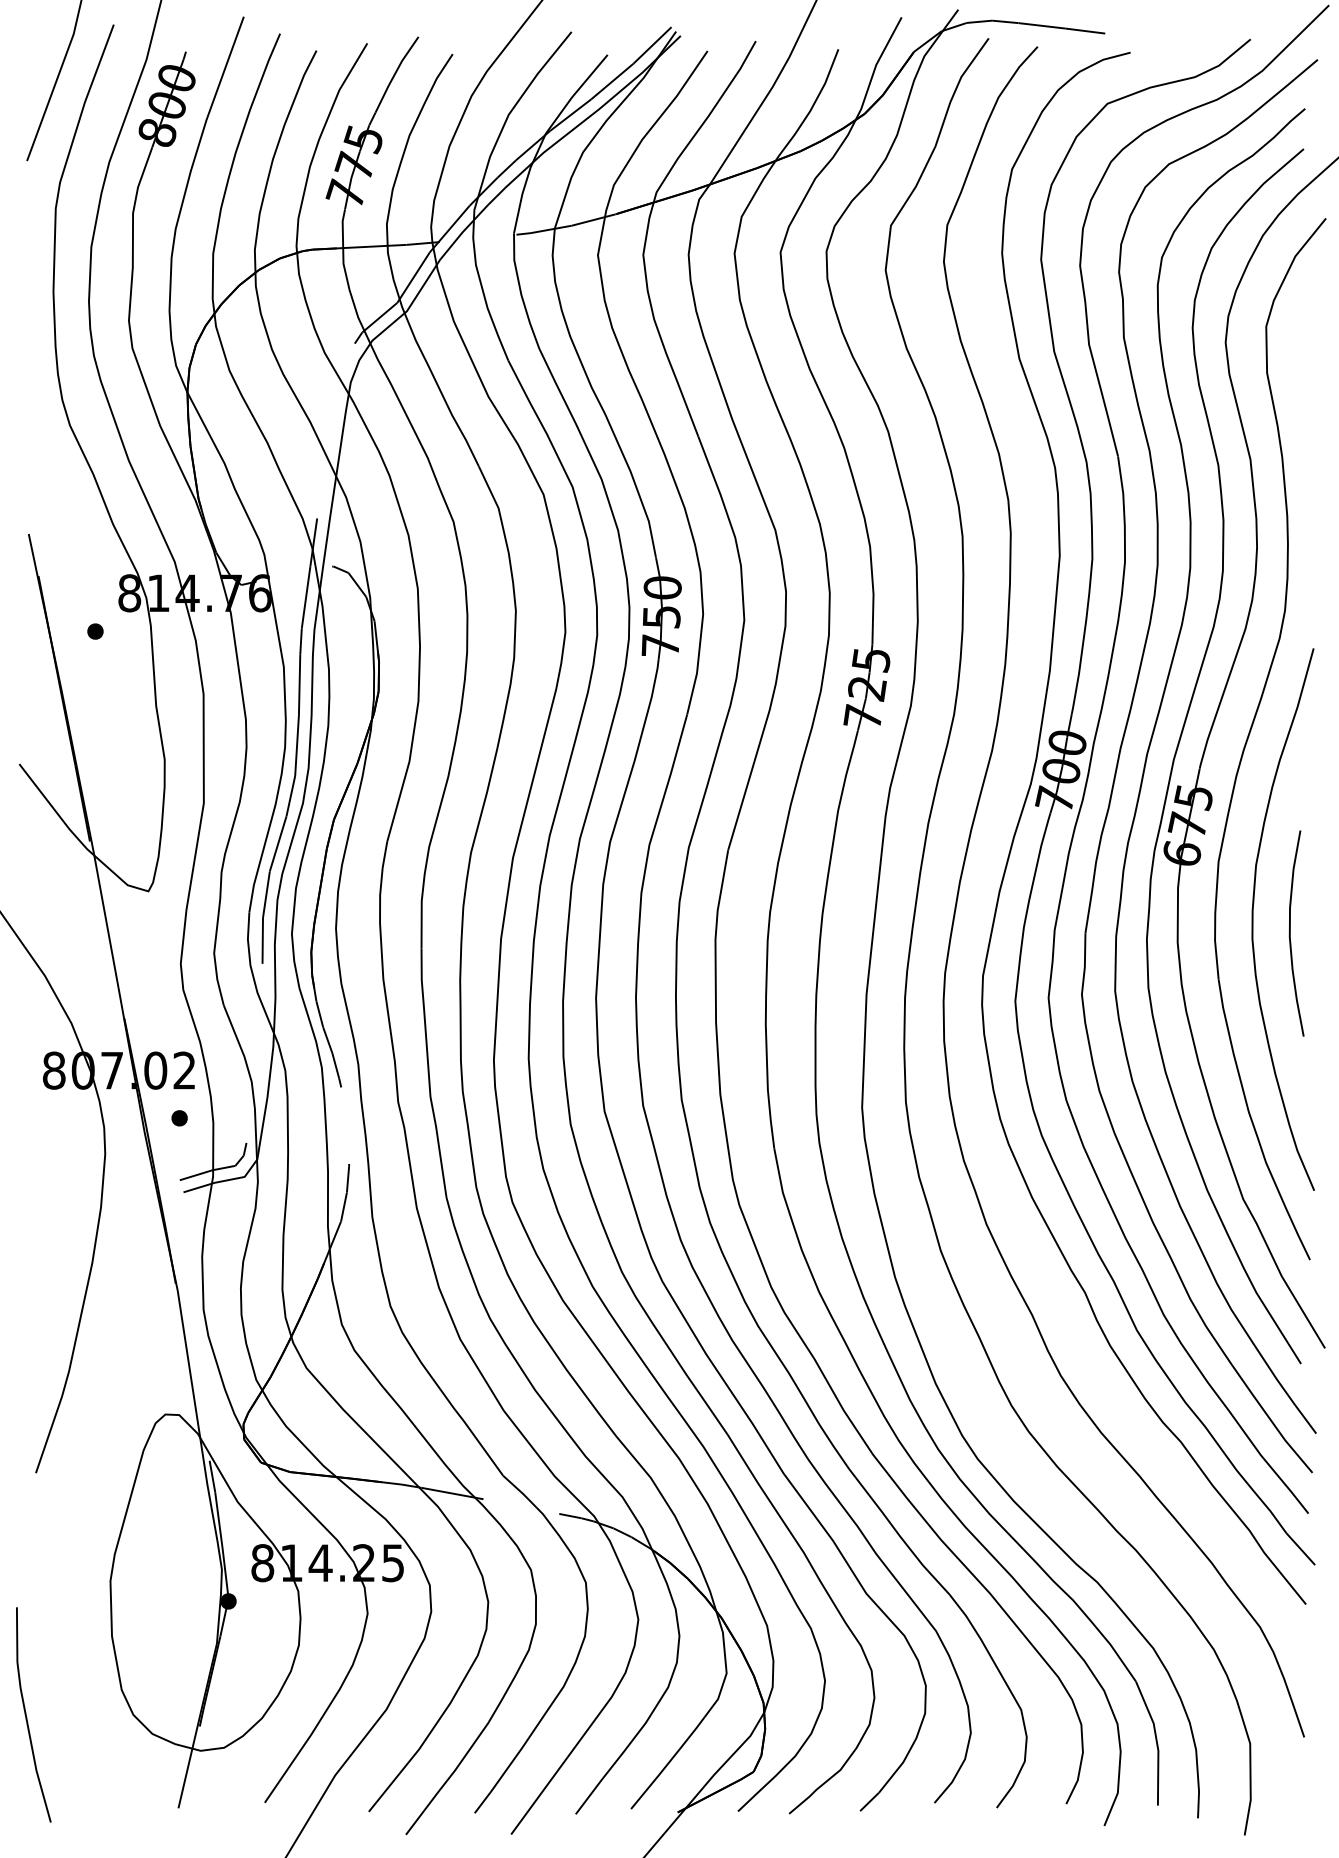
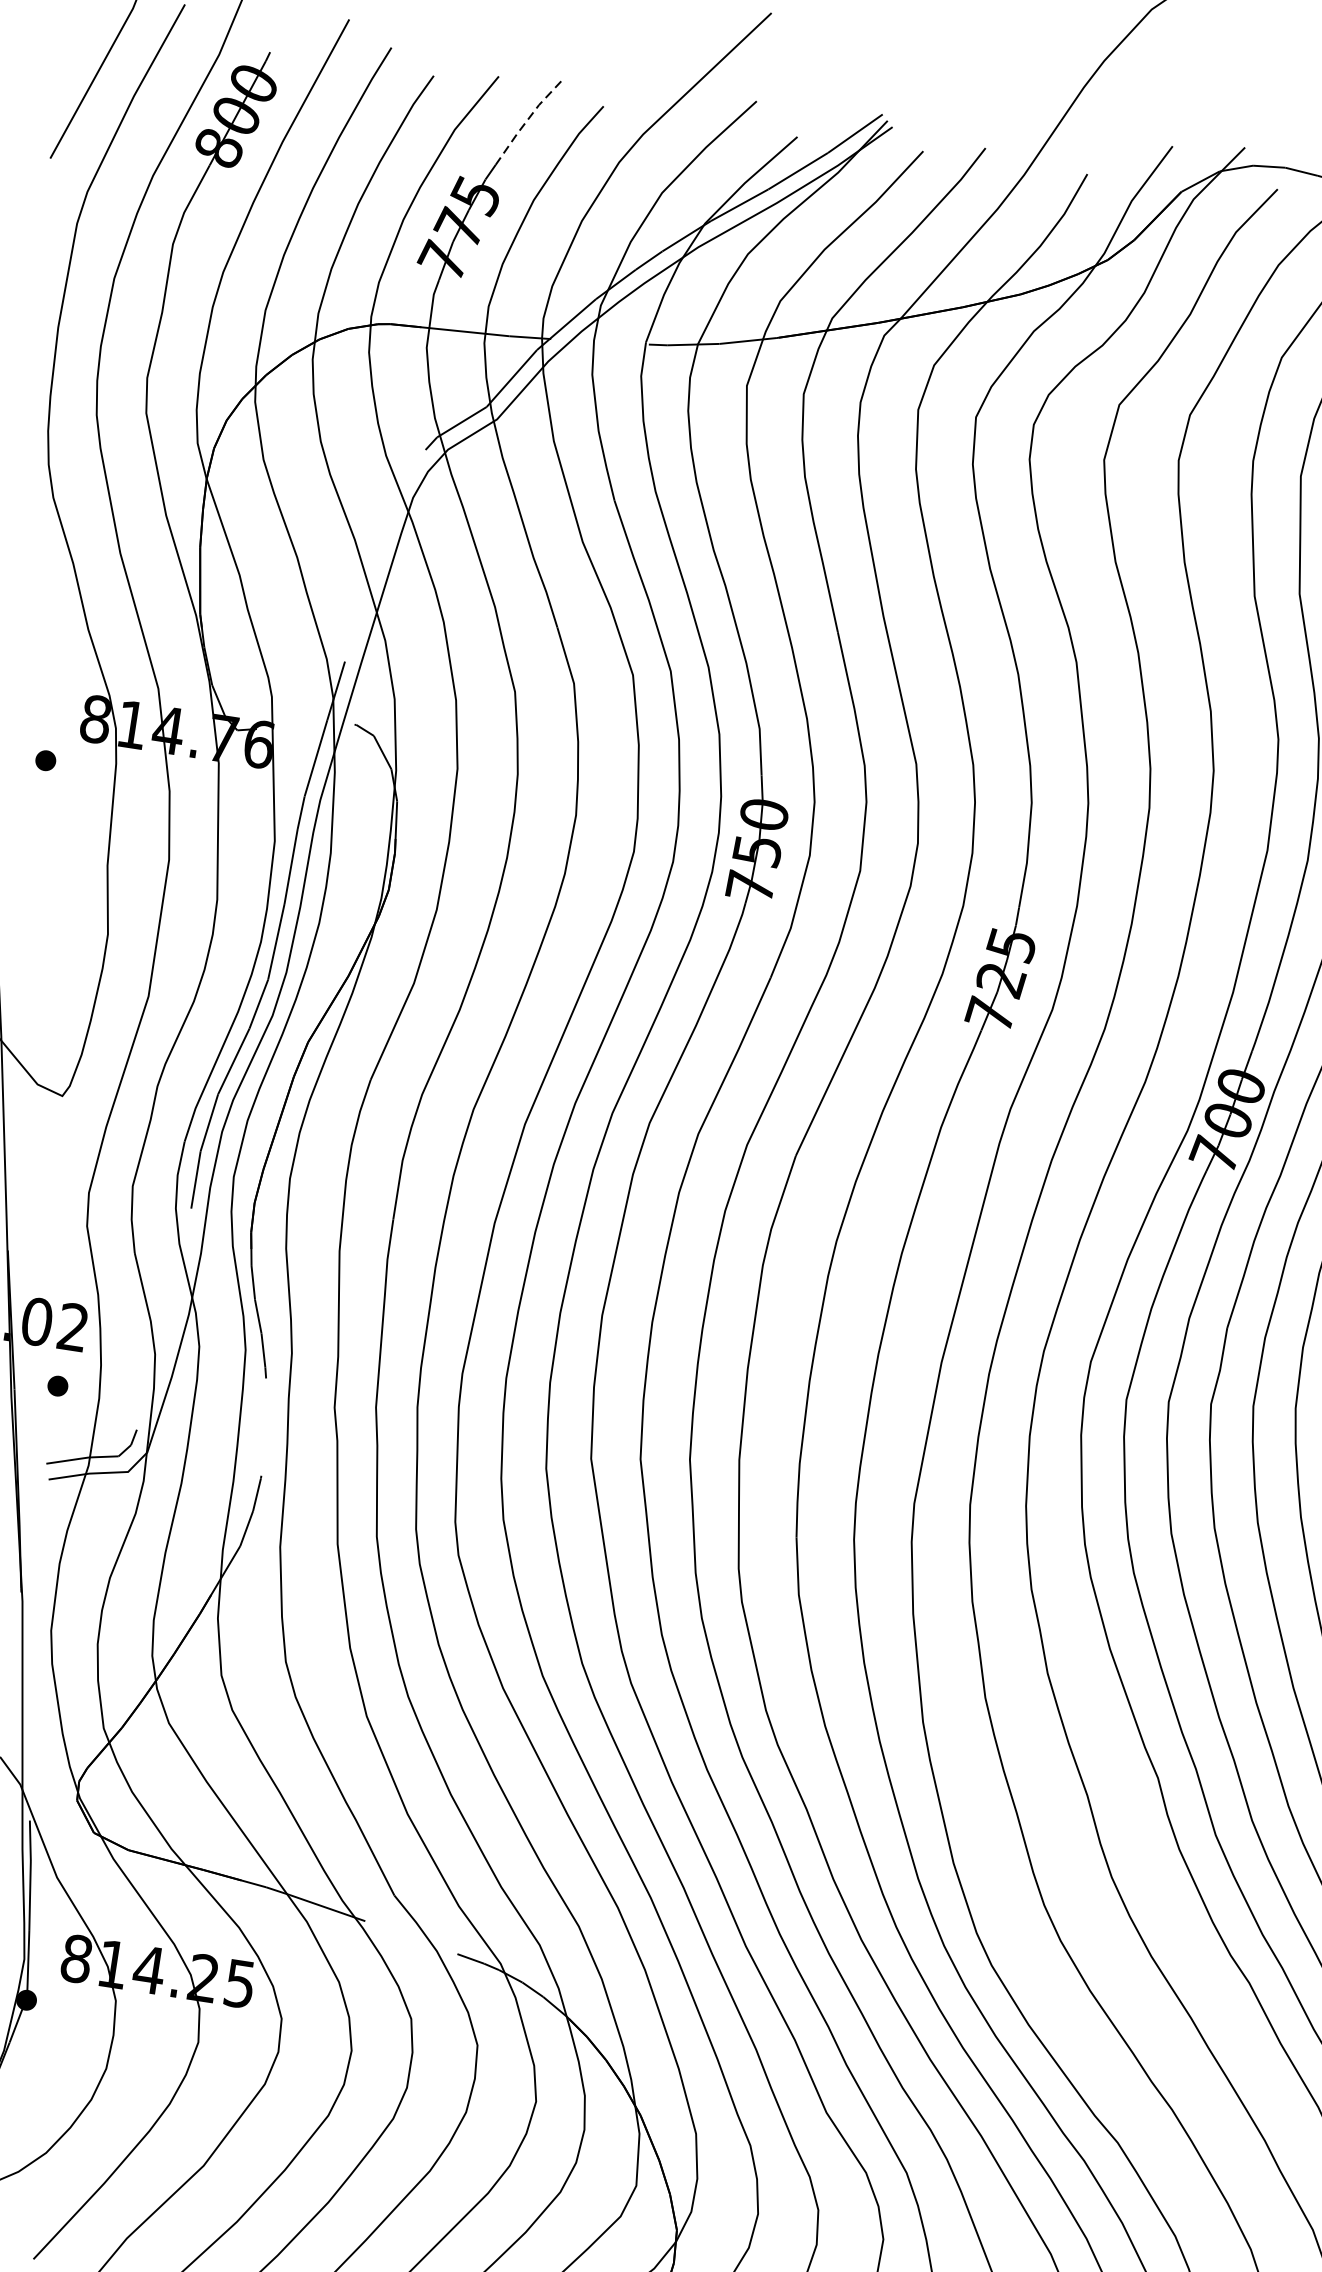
line: (395, 73) -> (528, 119), solid -> dashed

